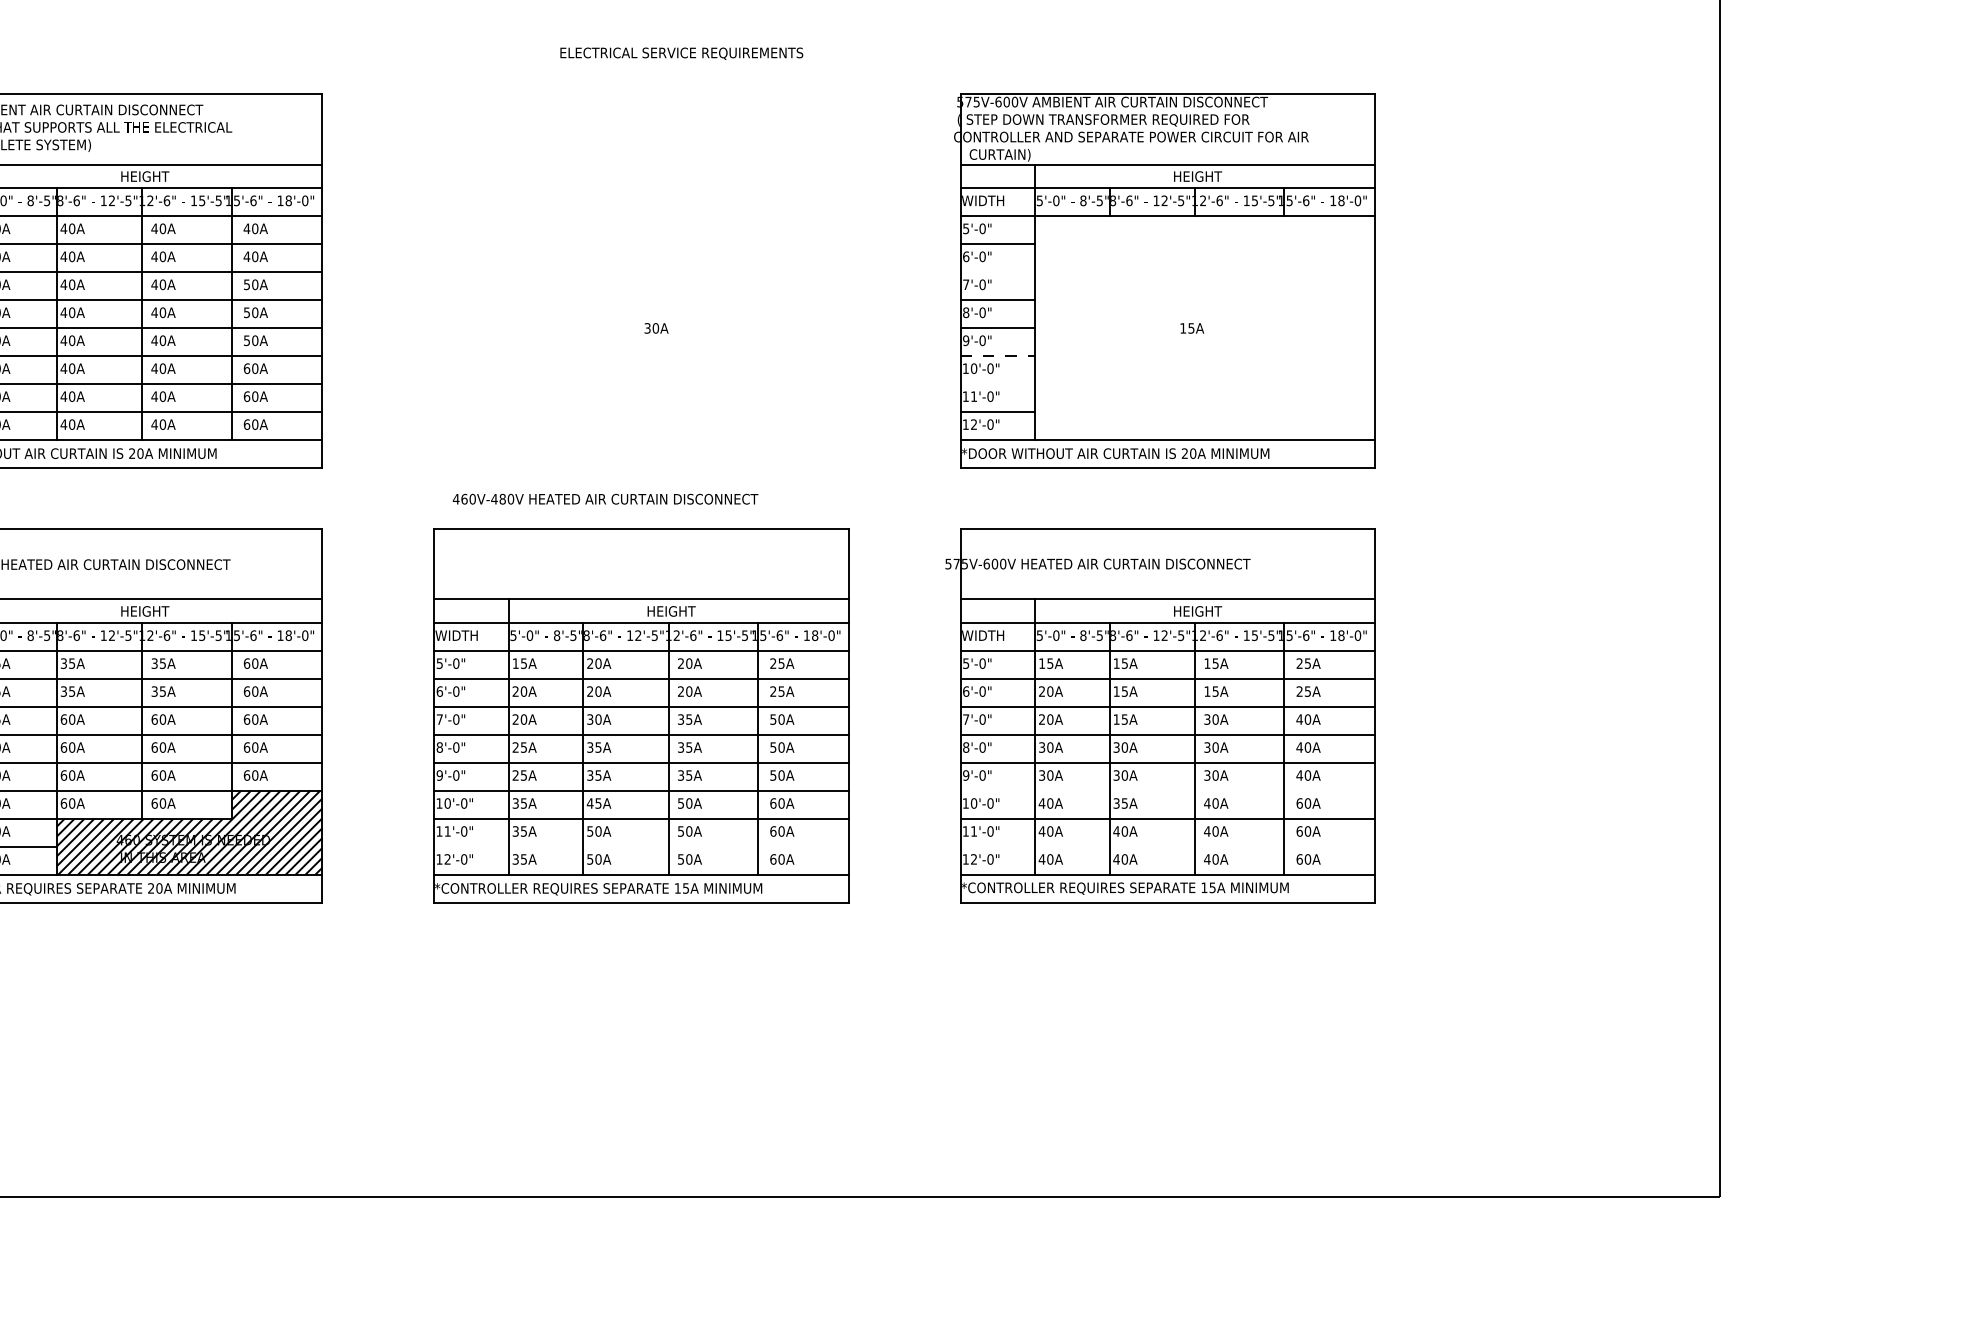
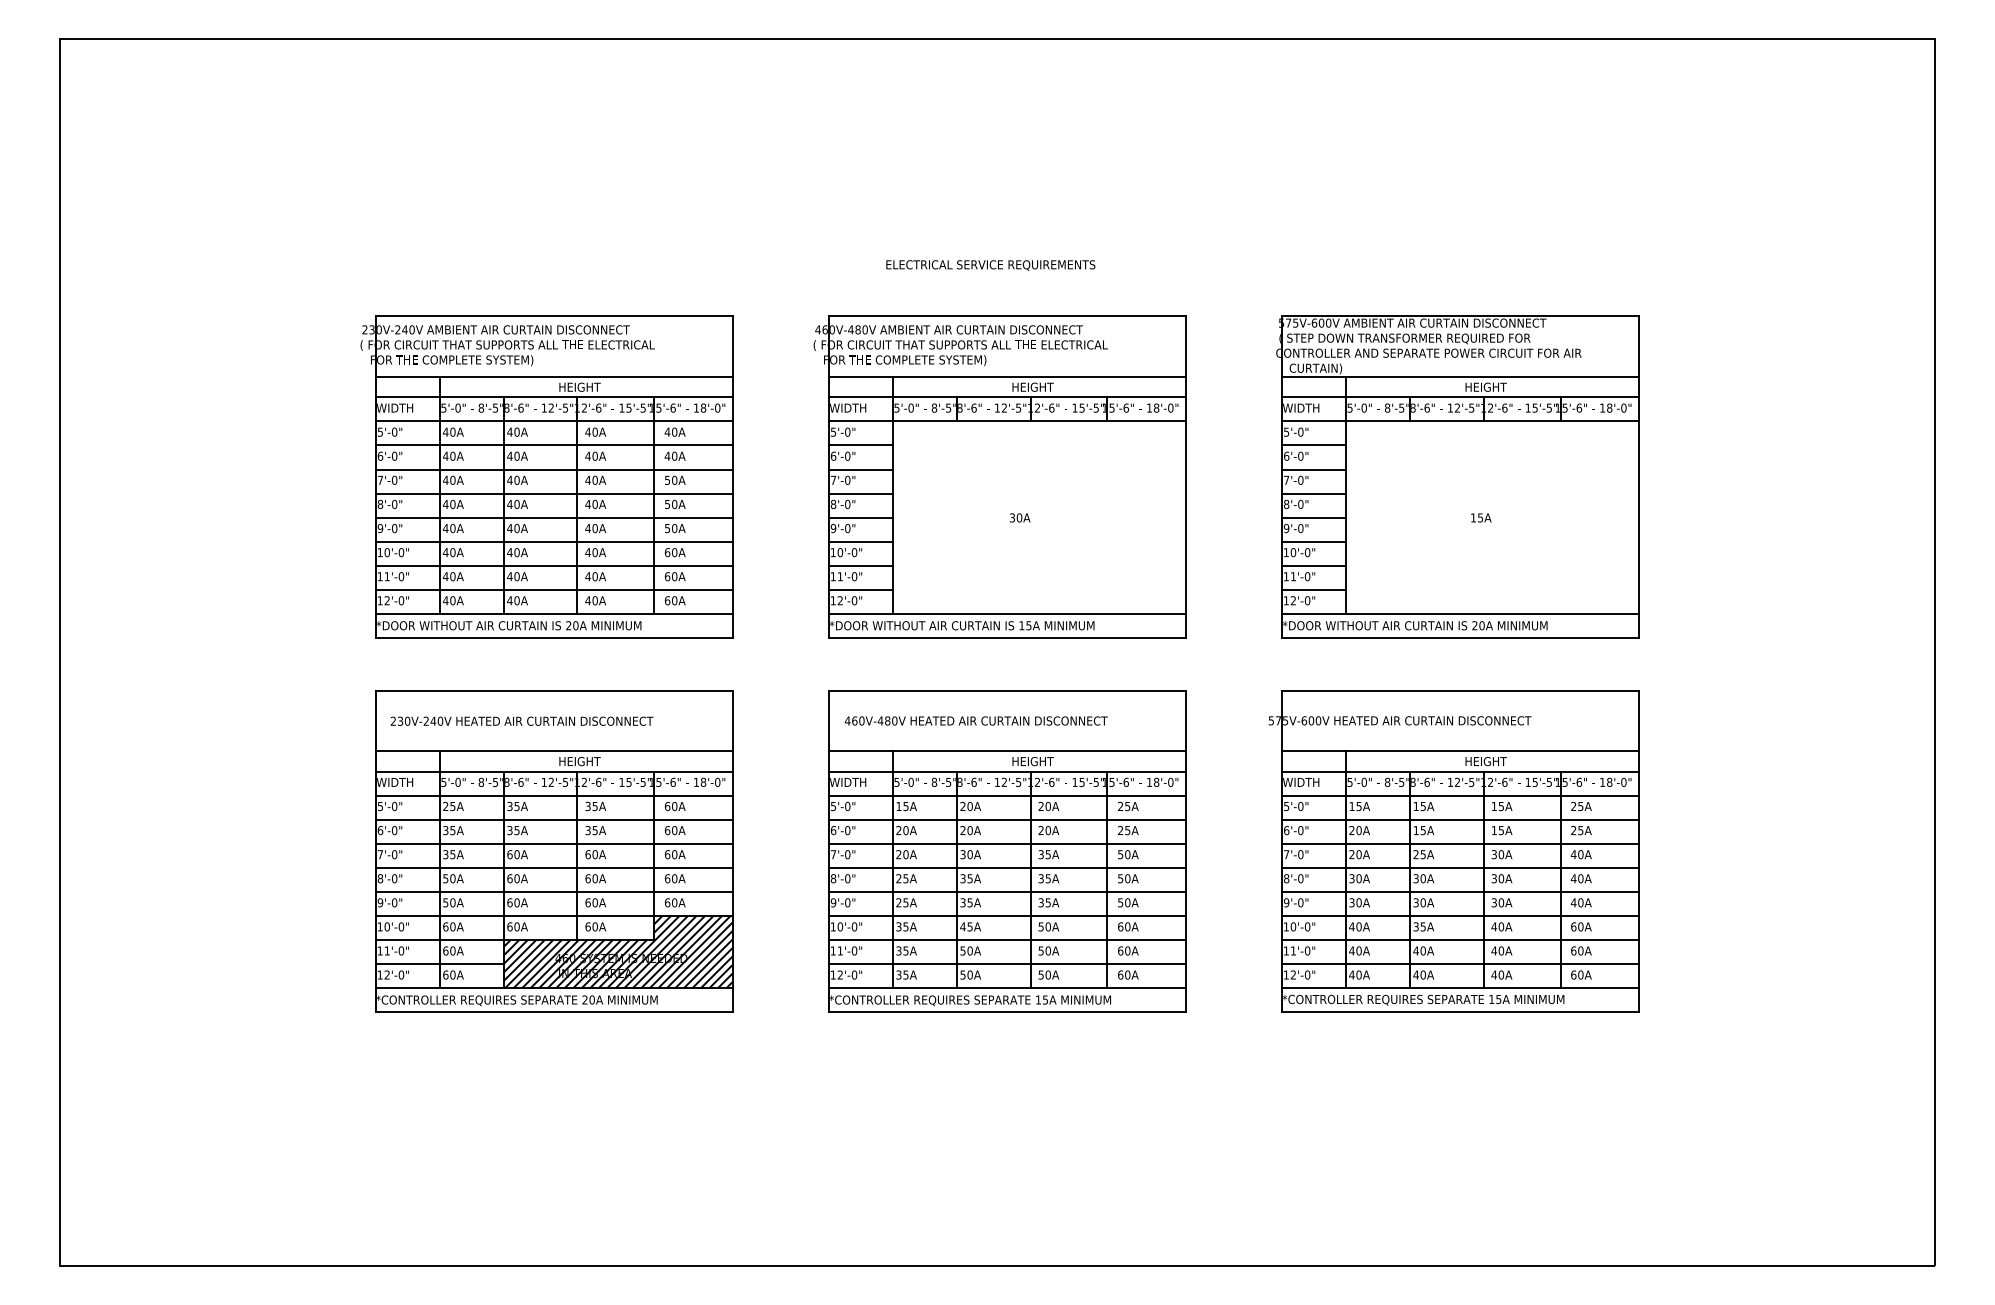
text: (681, 53) -> (990, 265), moved
line: (997, 272) -> (1313, 469), added
part: (632, 280) -> (999, 476), added
line: (998, 355) -> (1314, 541), dashed -> solid
line: (997, 383) -> (1313, 565), added
text: (604, 498) -> (975, 720), moved
text: (1115, 719) -> (1415, 854), 15A -> 25A
line: (1166, 791) -> (1459, 916), added
line: (640, 847) -> (1006, 964), added
line: (1166, 847) -> (1459, 964), added

